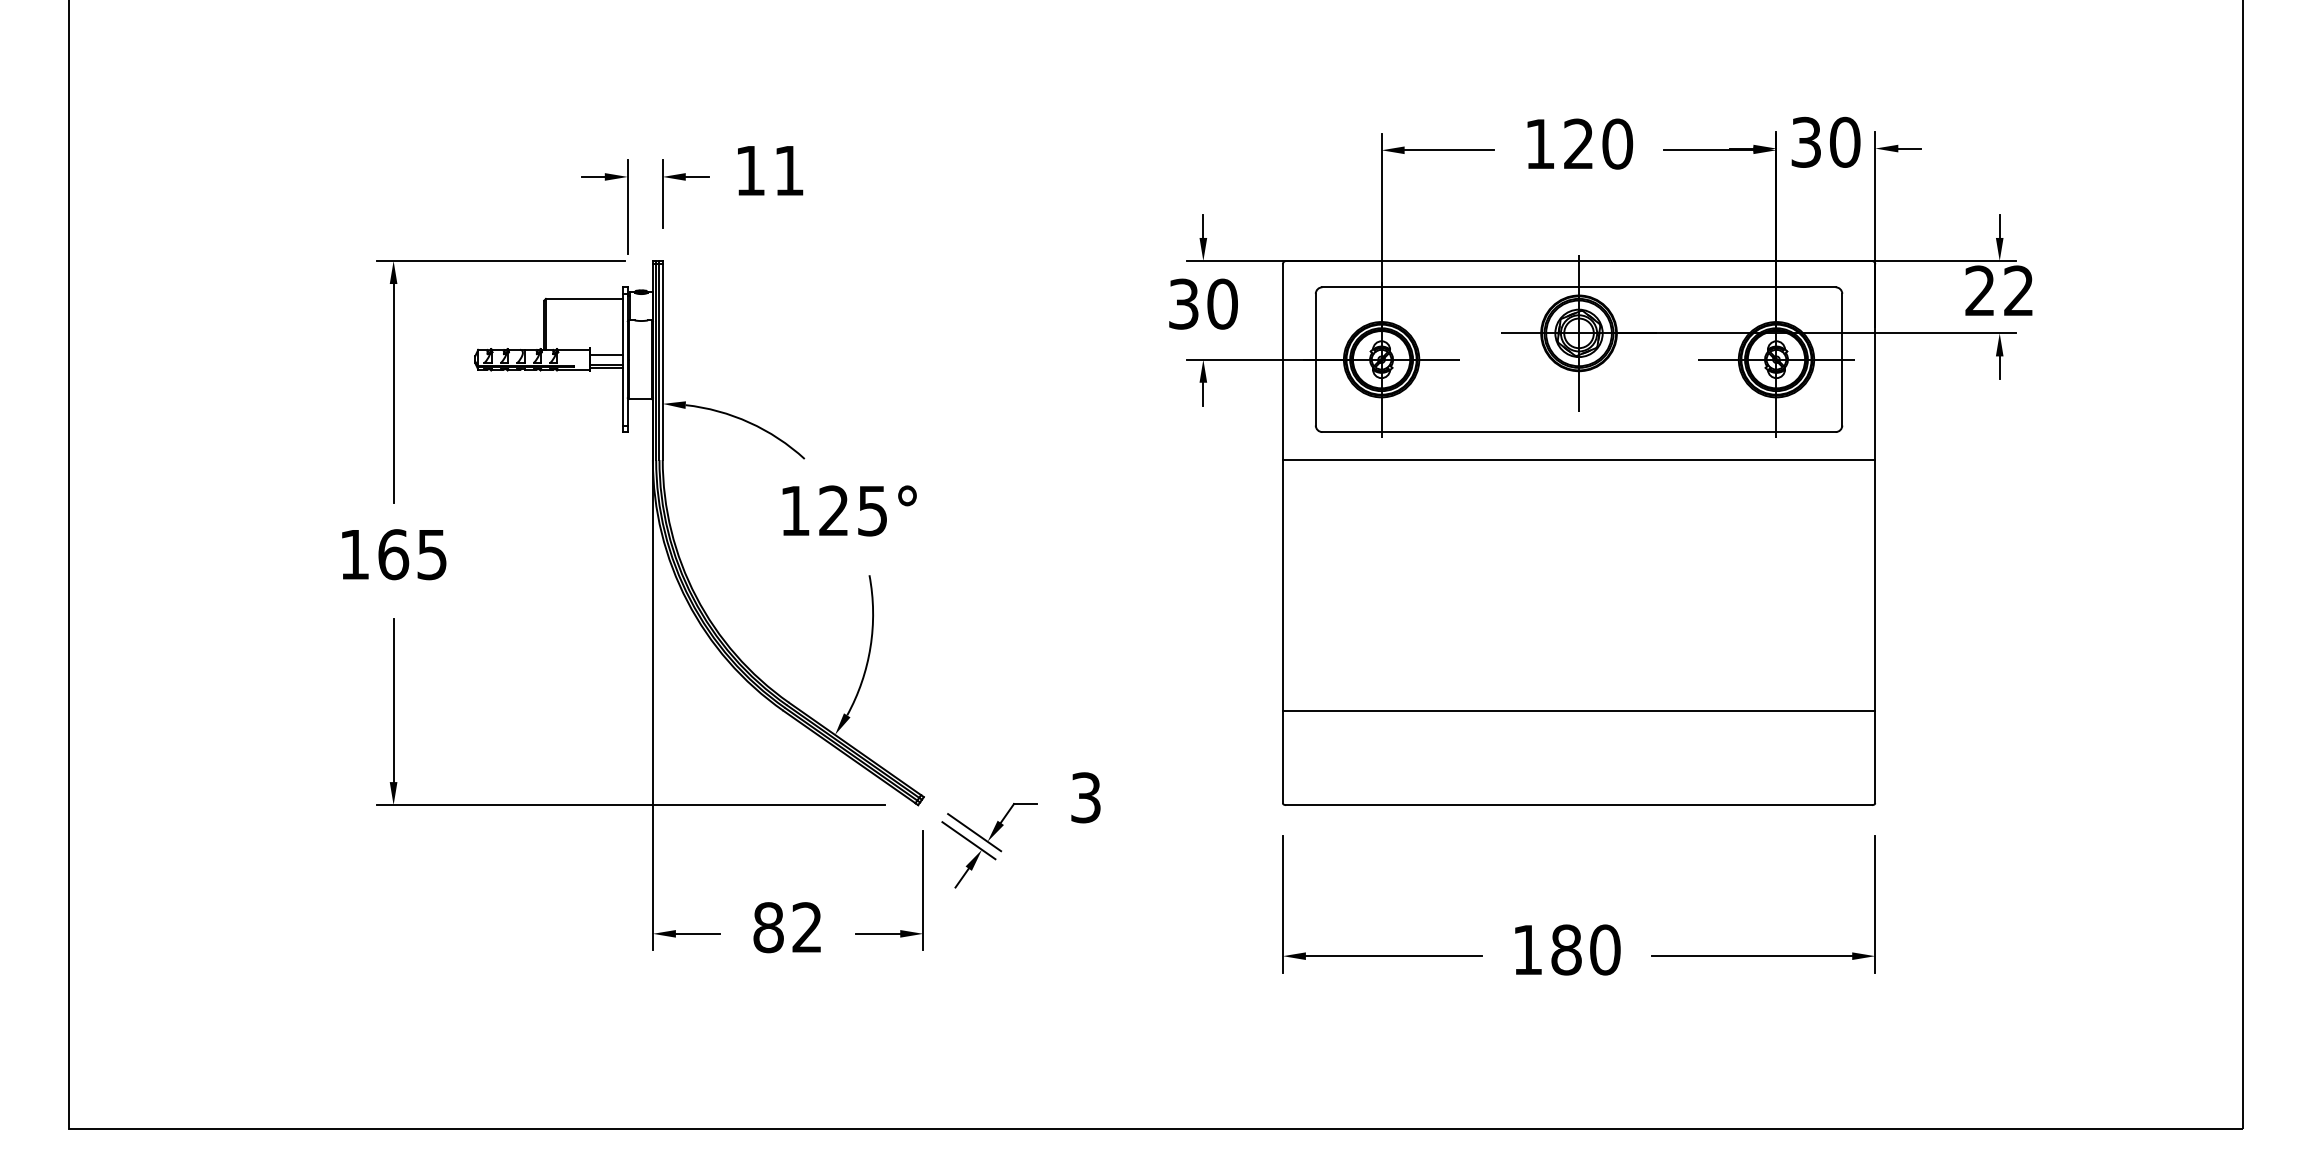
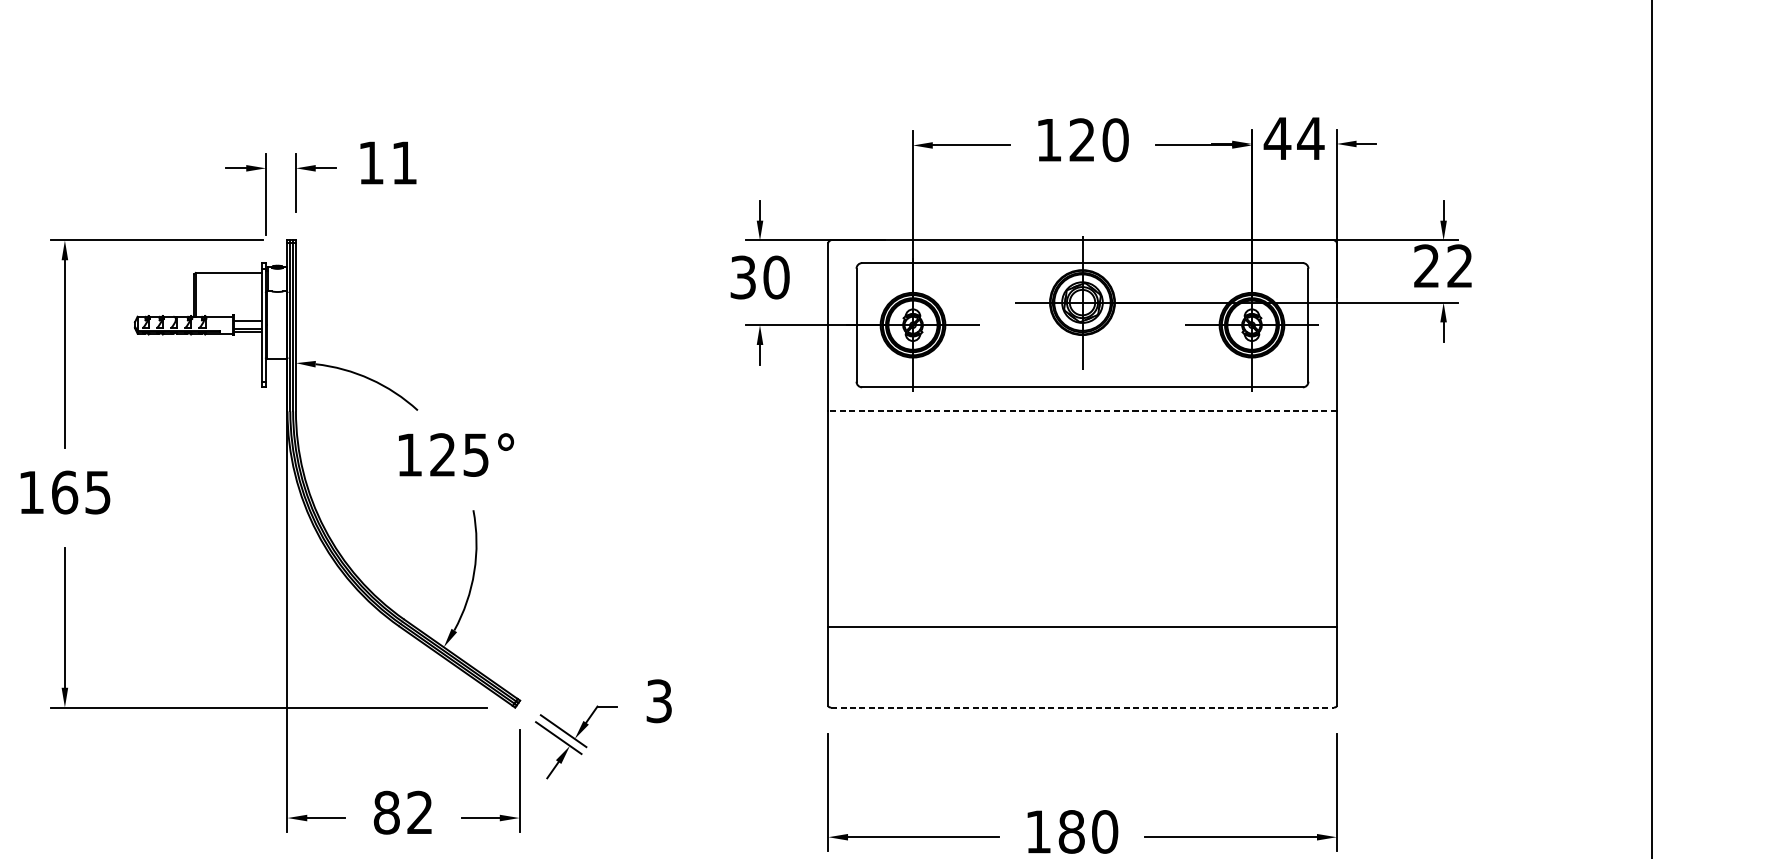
text: (1825, 141) -> (1294, 137), 30 -> 44
line: (1578, 460) -> (1082, 411), solid -> dashed
line: (1579, 805) -> (1082, 707), solid -> dashed

